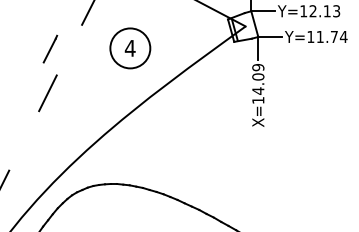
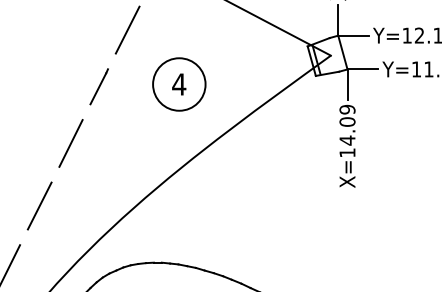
line: (50, 48) -> (99, 85), moved
line: (24, 140) -> (40, 205), added

